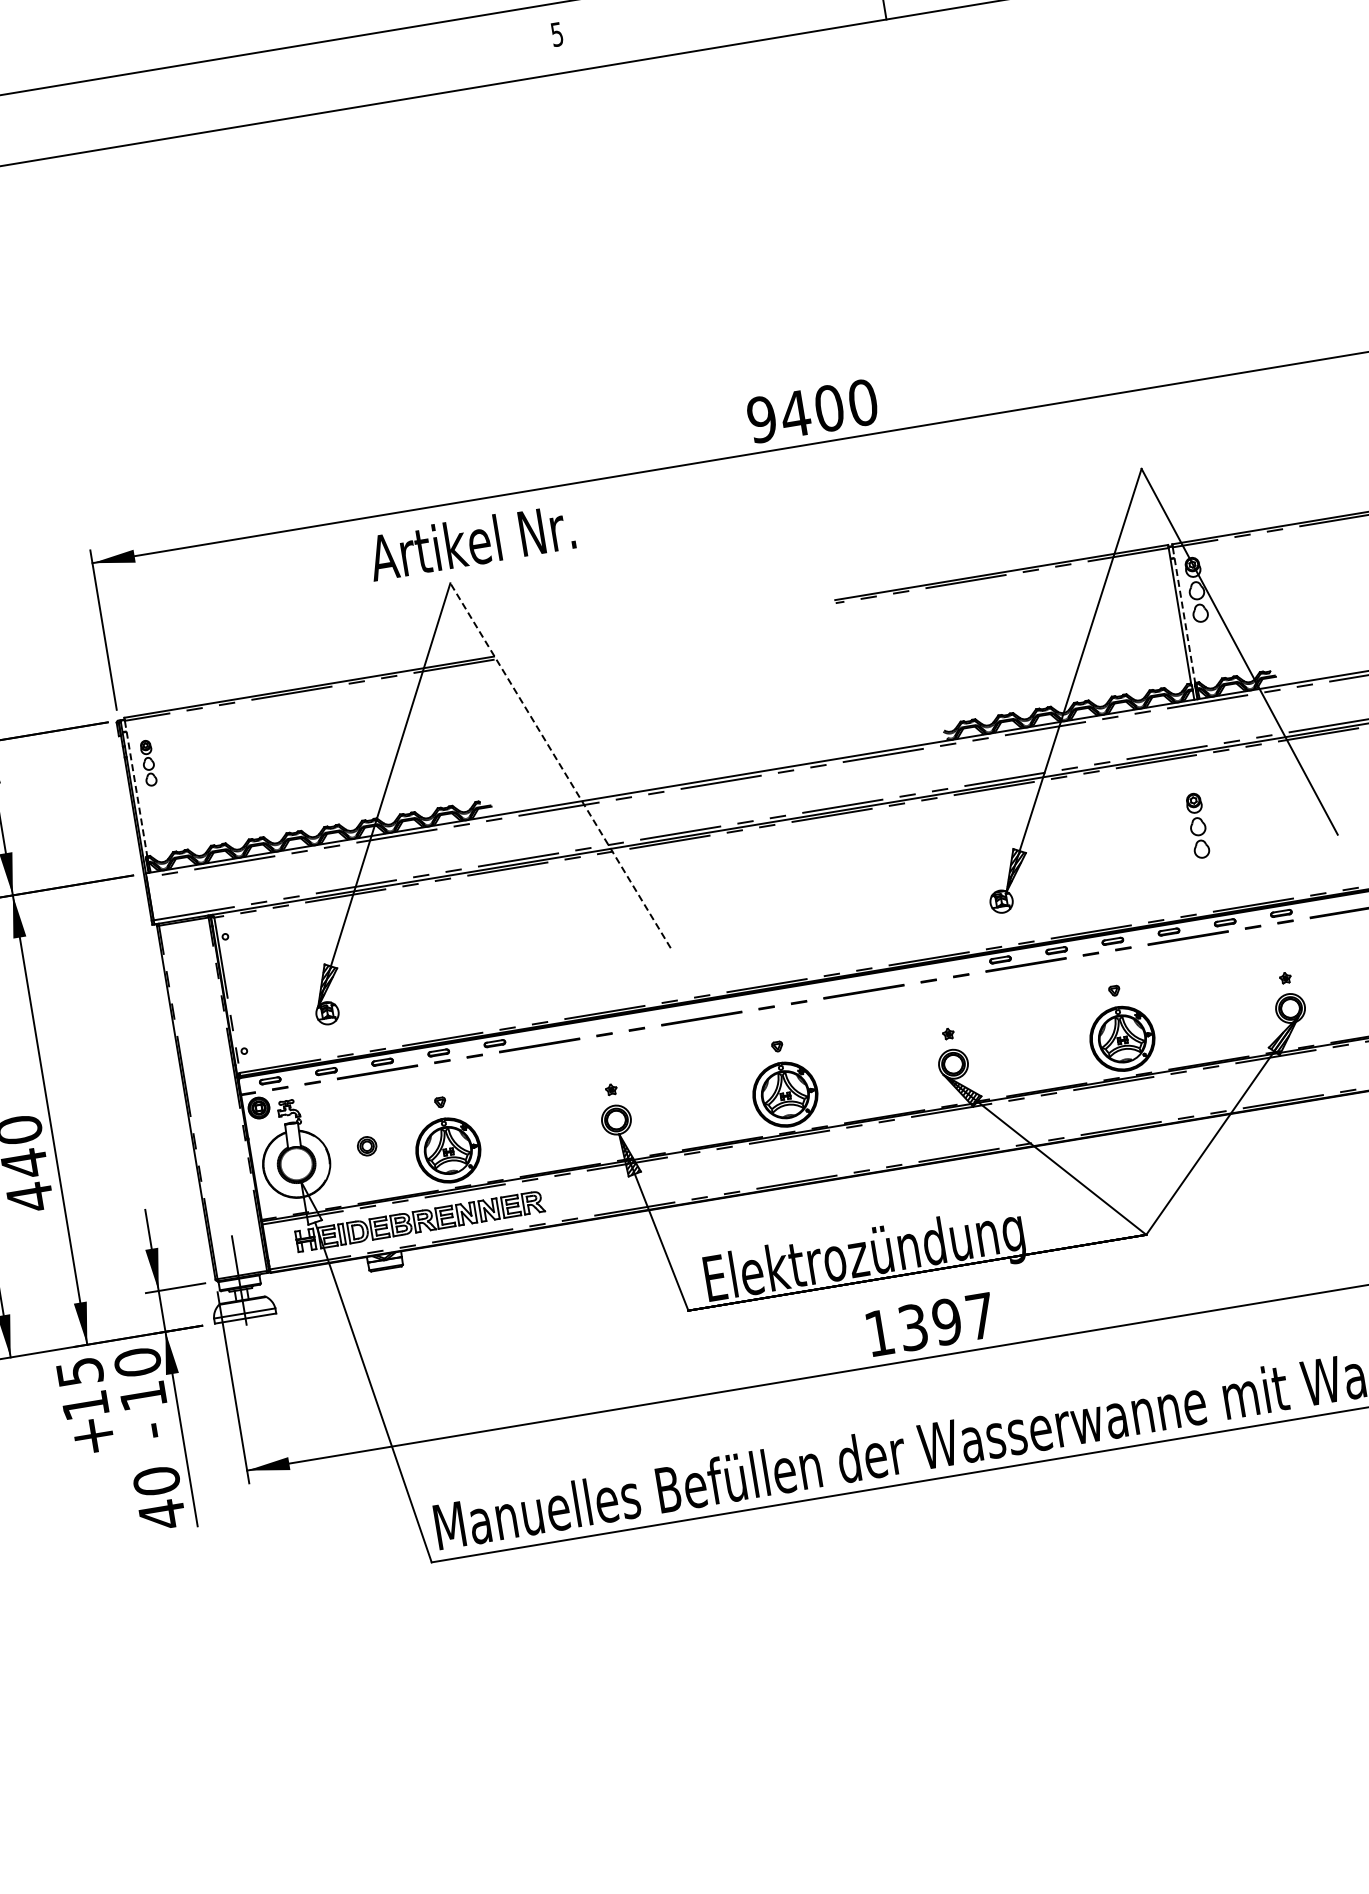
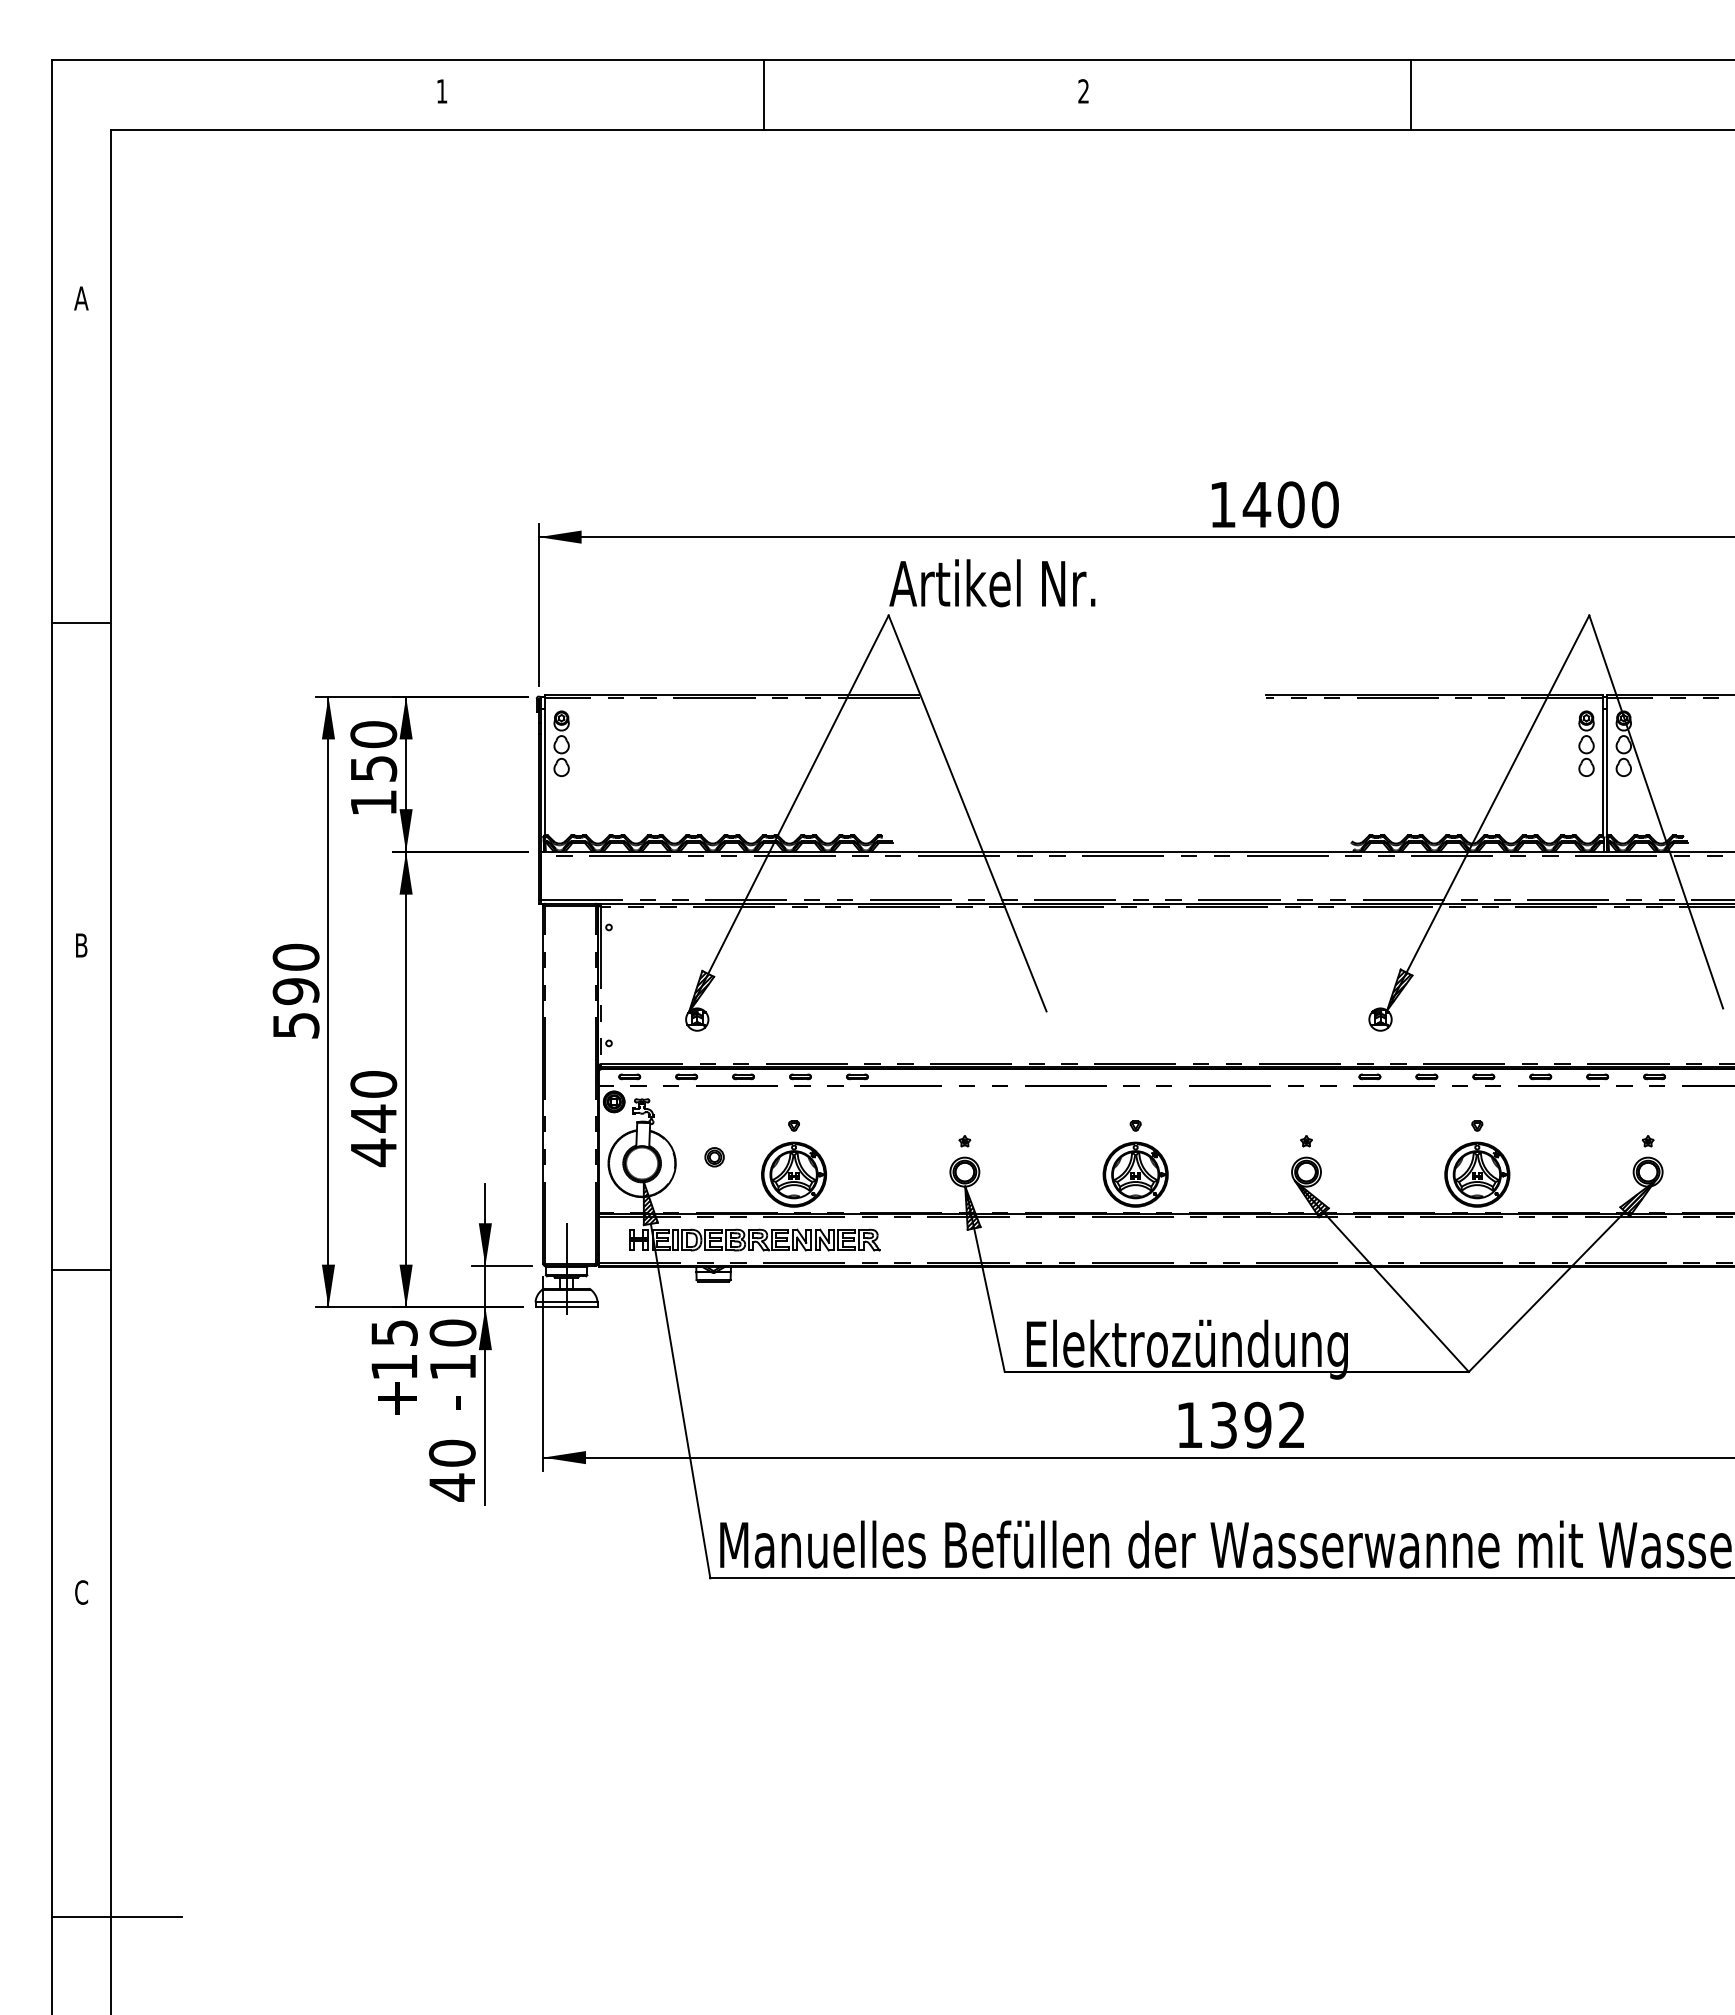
text: (556, 34) -> (1083, 91), 5 -> 2
line: (241, 90) -> (763, 95), added
text: (761, 419) -> (1222, 504), 9400 -> 1400
text: (471, 542) -> (992, 583), moved
line: (1184, 614) -> (1607, 766), dashed -> solid
part: (148, 763) -> (561, 743), size x1.43
line: (560, 764) -> (967, 812), dashed -> solid
line: (136, 788) -> (545, 766), dashed -> solid
part: (1197, 825) -> (1586, 743), moved
hatch: (311, 1202) -> (650, 1203), added
text: (979, 1315) -> (1291, 1424), 1397 -> 1392

